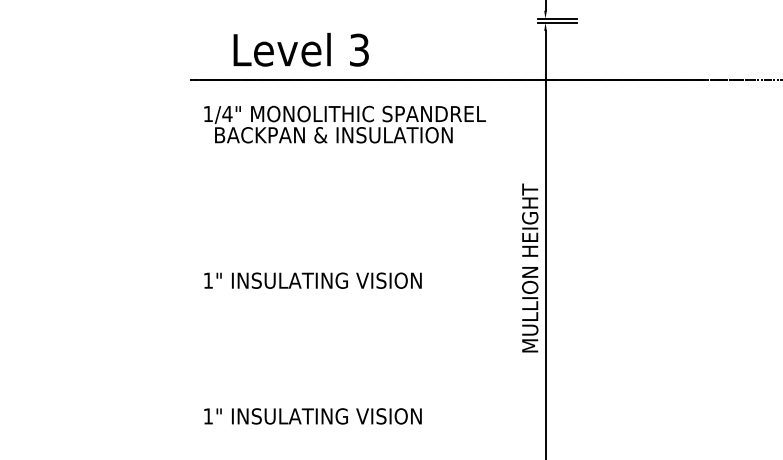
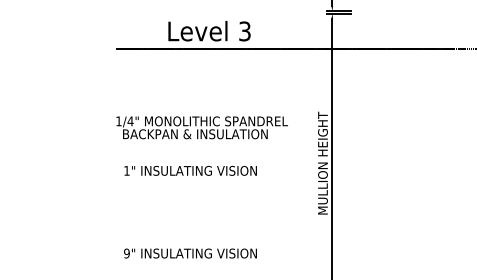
text: (301, 50) -> (209, 31), moved
text: (343, 124) -> (201, 127), moved
text: (207, 416) -> (126, 253), 1" -> 9"

